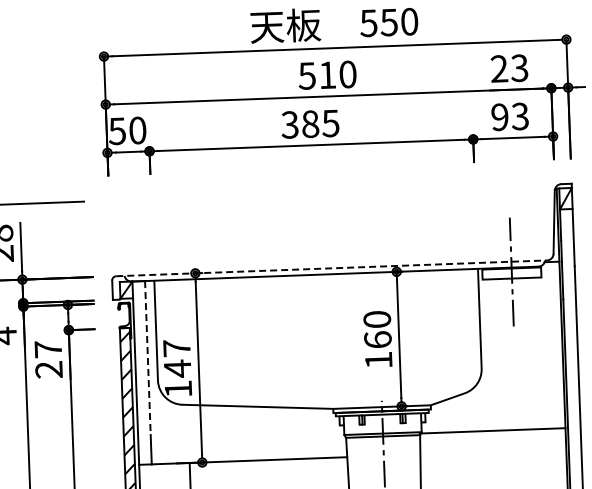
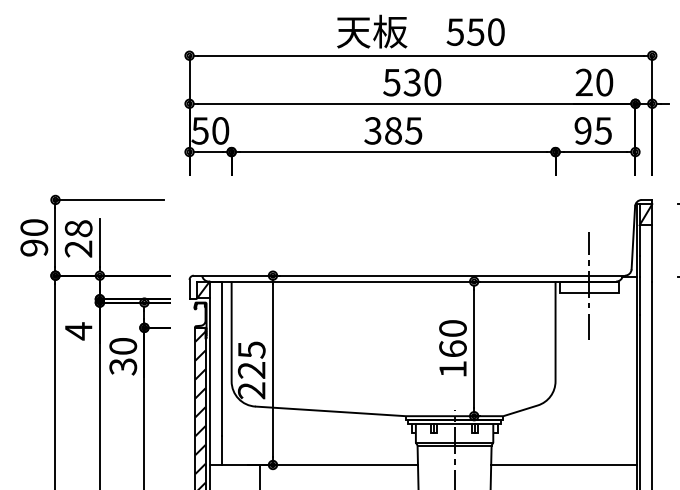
text: (519, 68) -> (604, 82), 23 -> 20
text: (326, 75) -> (411, 82), 510 -> 530
text: (520, 116) -> (603, 130), 93 -> 95
line: (331, 268) -> (409, 275), dashed -> solid
line: (147, 357) -> (222, 358), dashed -> solid
text: (48, 359) -> (123, 356), 27 -> 30
text: (177, 368) -> (251, 370), 147 -> 225
line: (492, 430) -> (564, 464), moved

